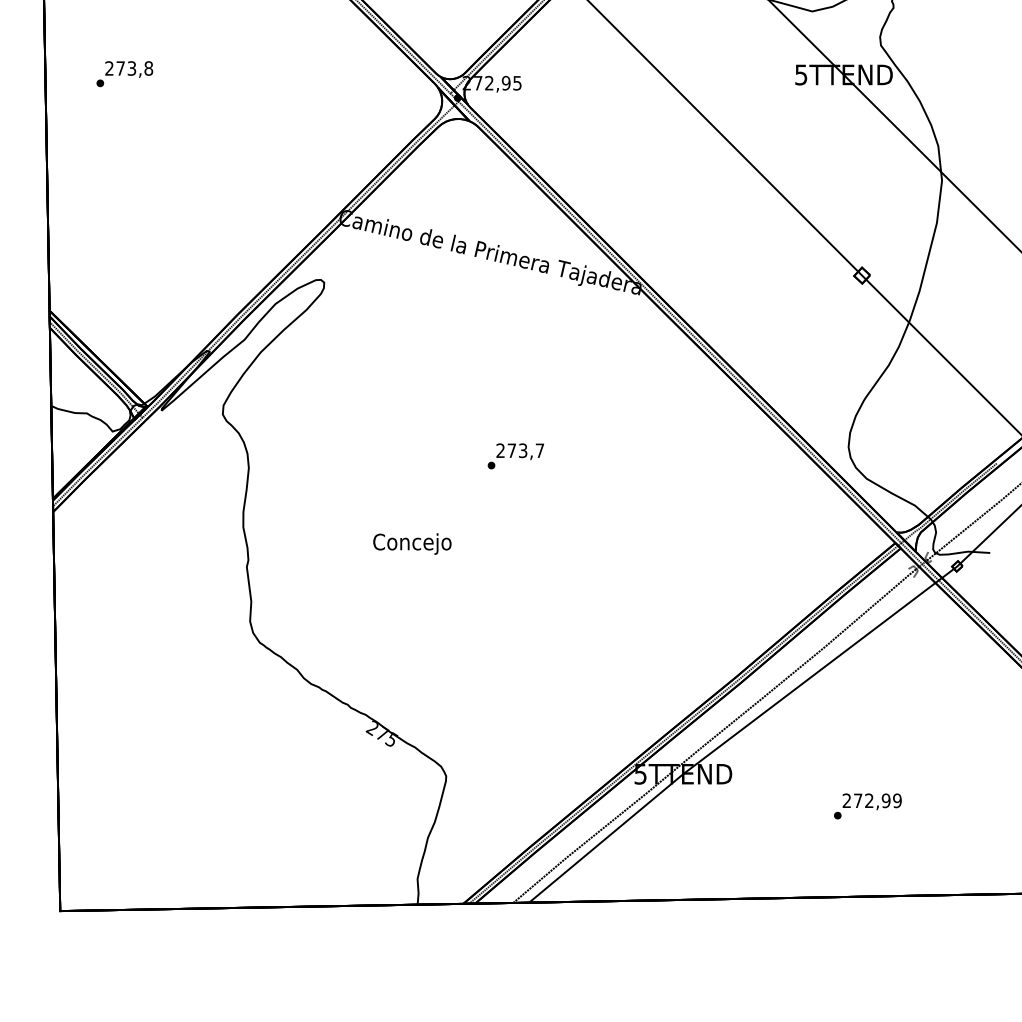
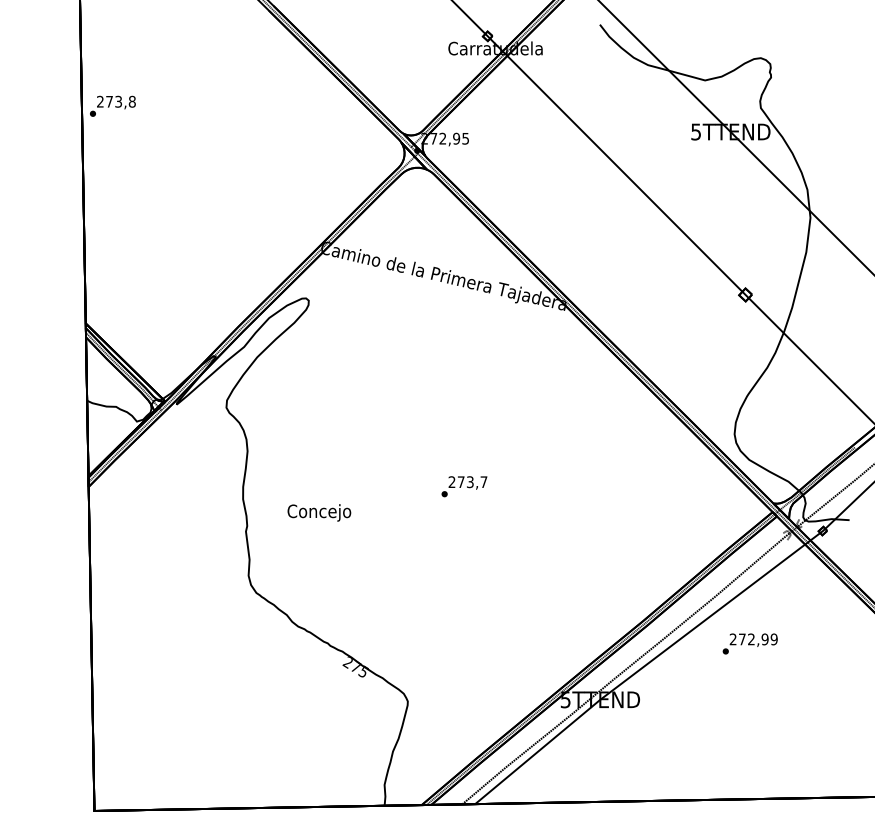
text: (124, 73) -> (112, 105), moved
text: (515, 456) -> (464, 486), moved
text: (412, 543) -> (319, 512), moved
text: (866, 805) -> (749, 643), moved

